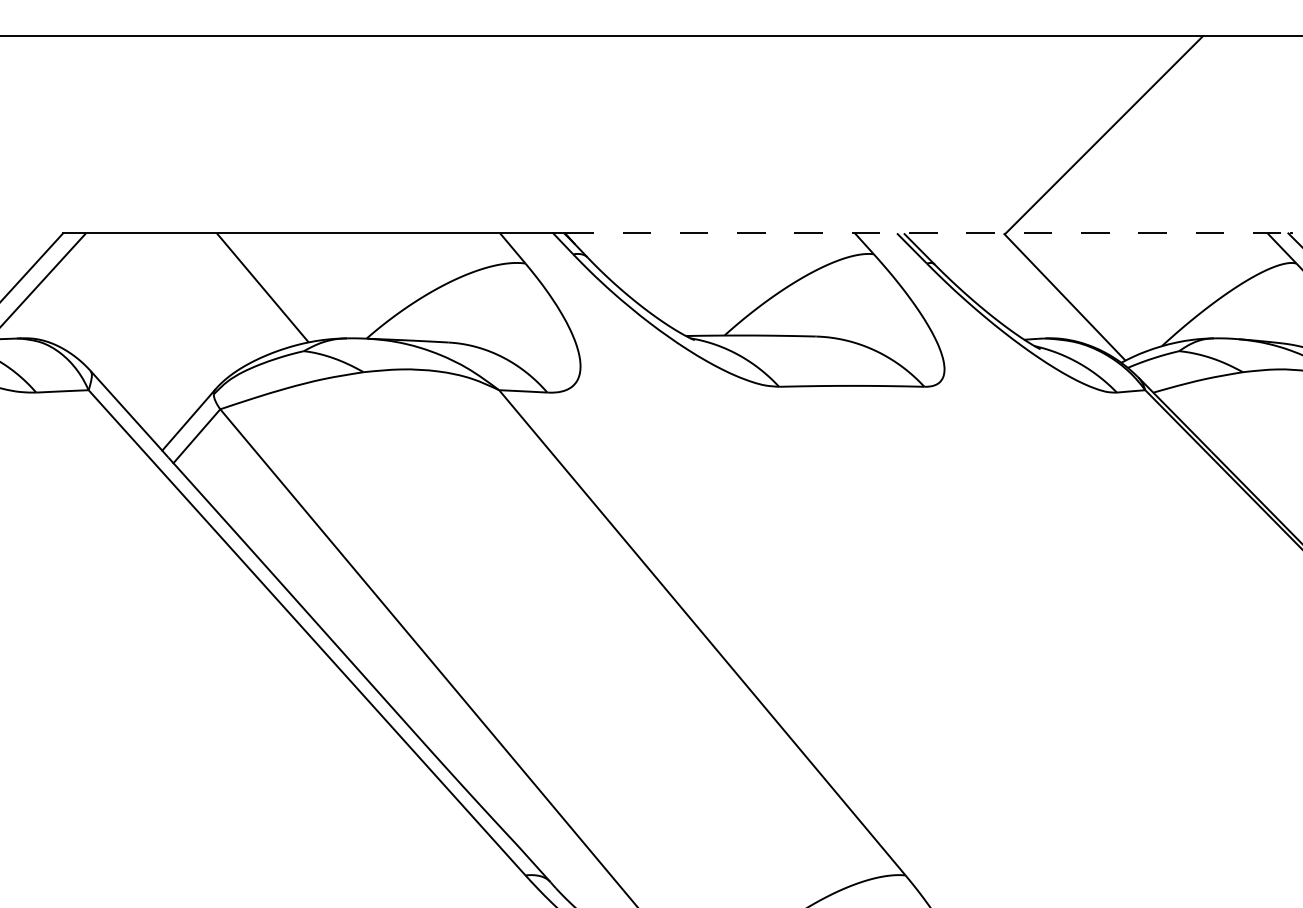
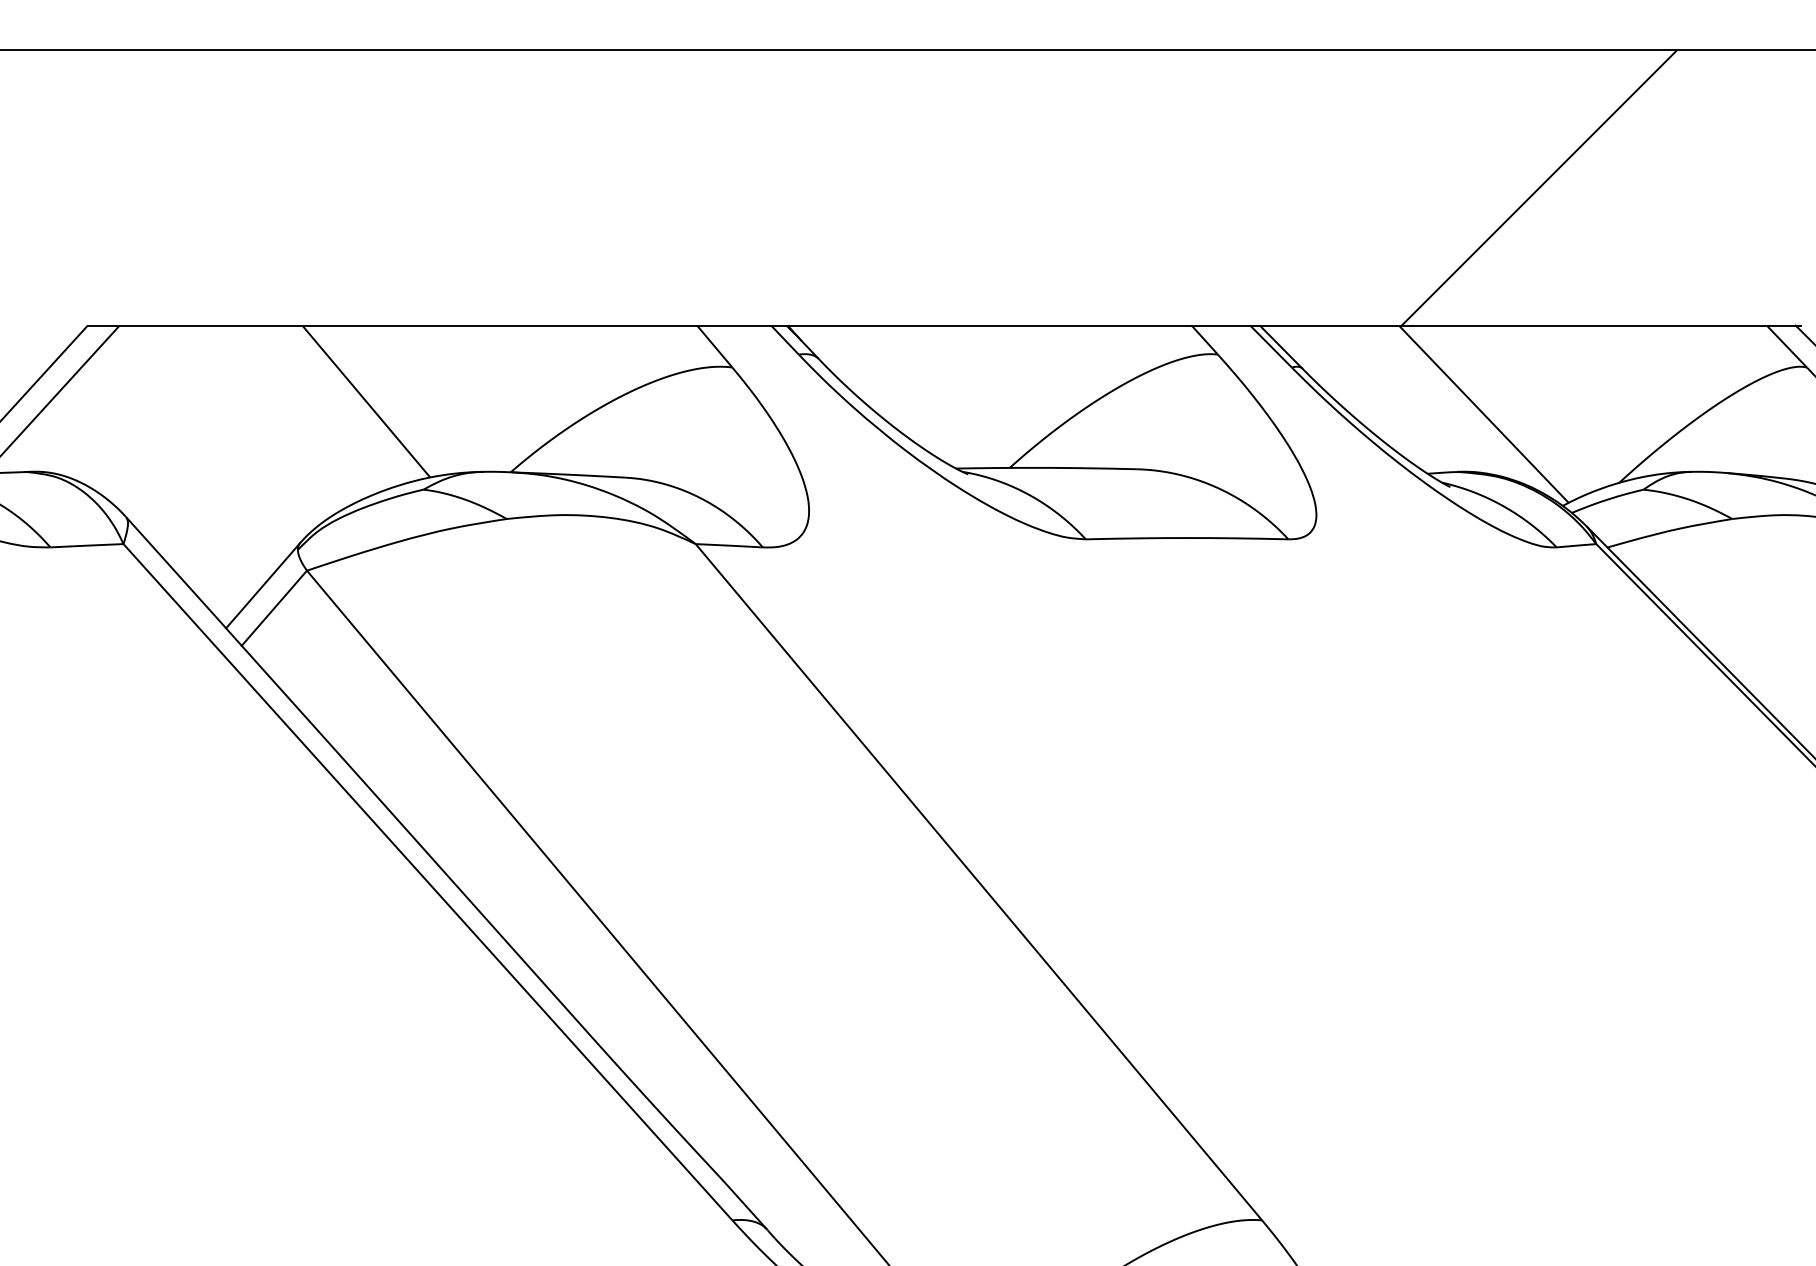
line: (927, 233) -> (1292, 325), dashed -> solid

